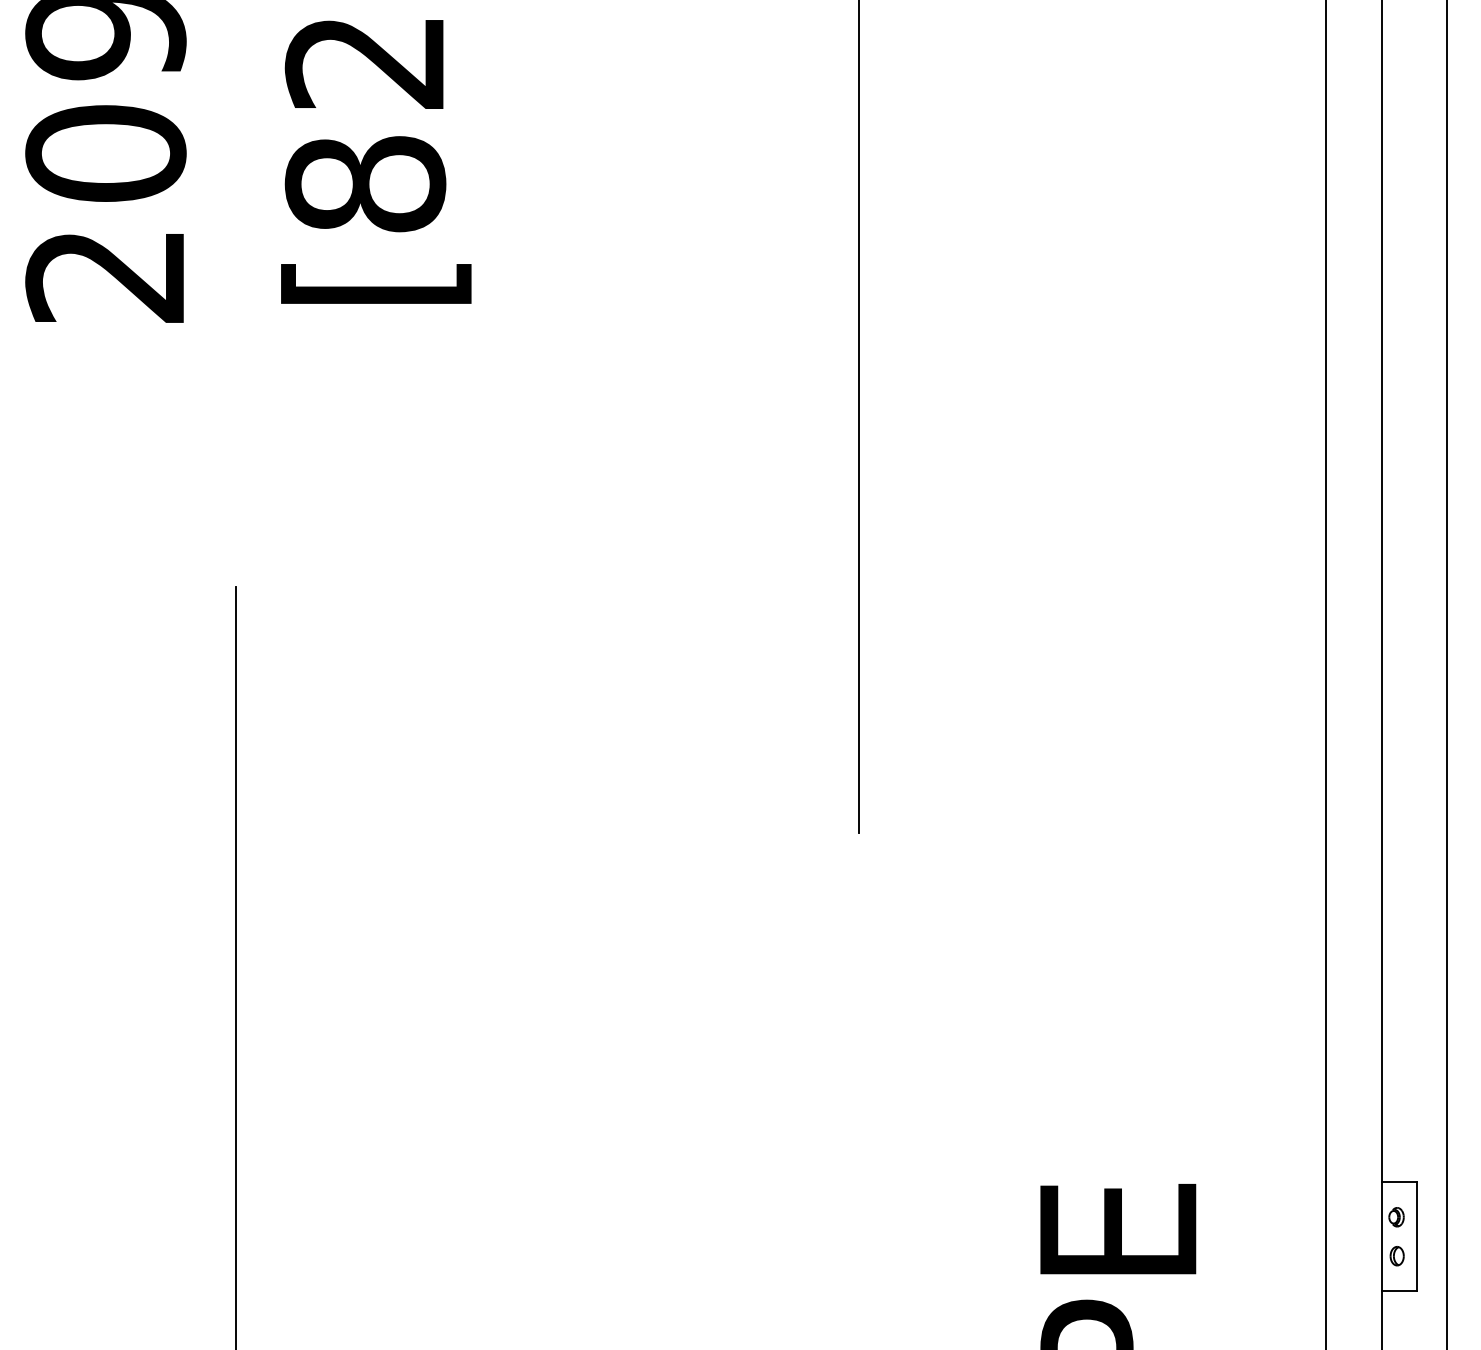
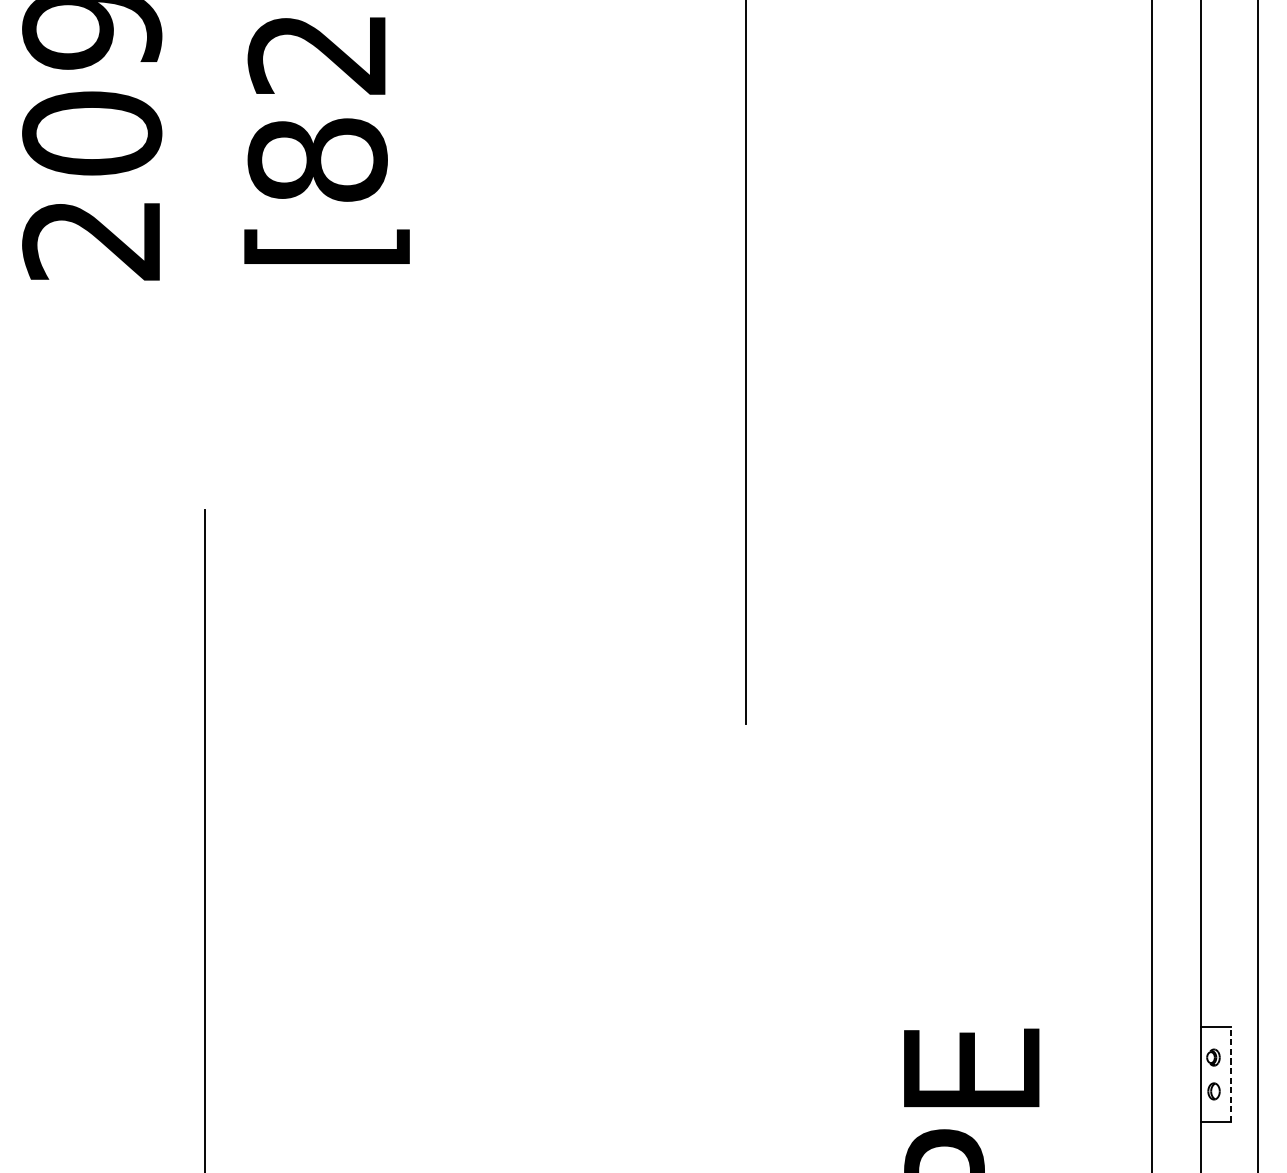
line: (1417, 1236) -> (1231, 1074), solid -> dashed

